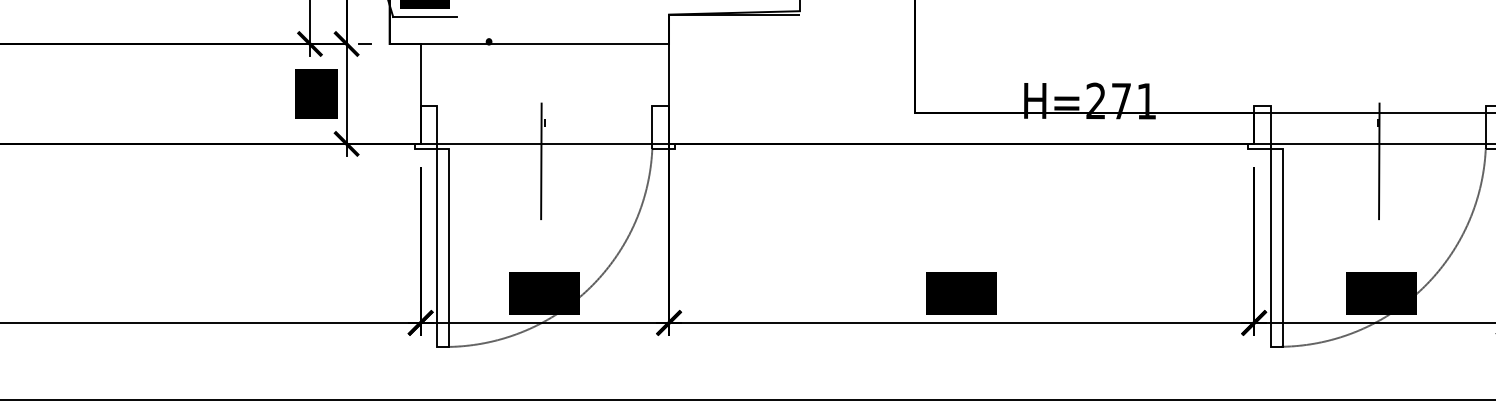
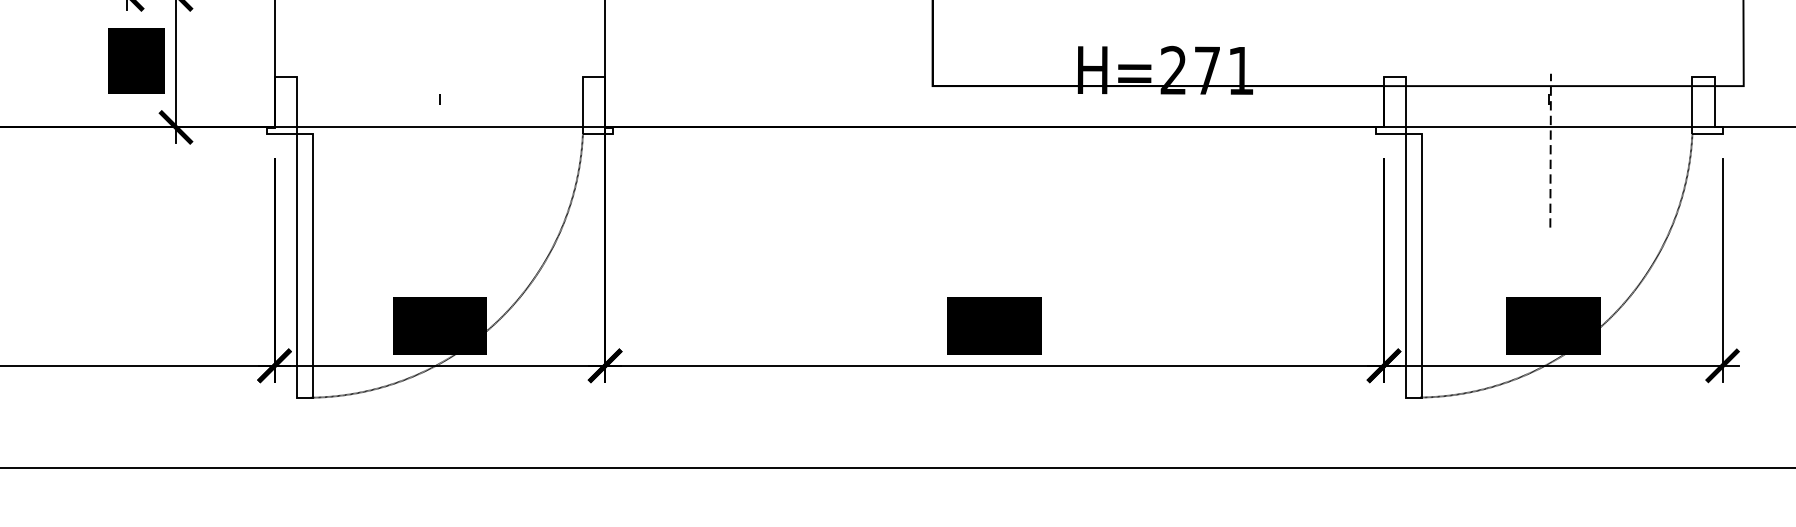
line: (541, 161) -> (435, 150), removed
line: (1379, 161) -> (1550, 150), solid -> dashed

